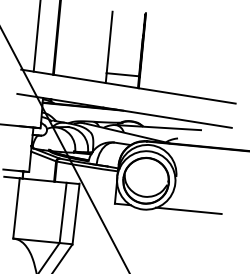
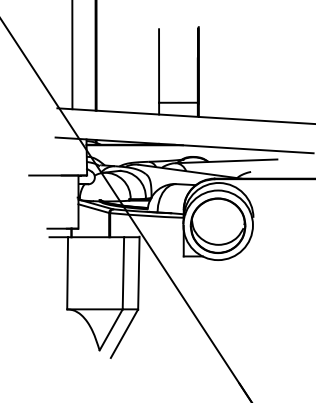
line: (188, 210) -> (271, 256), removed

